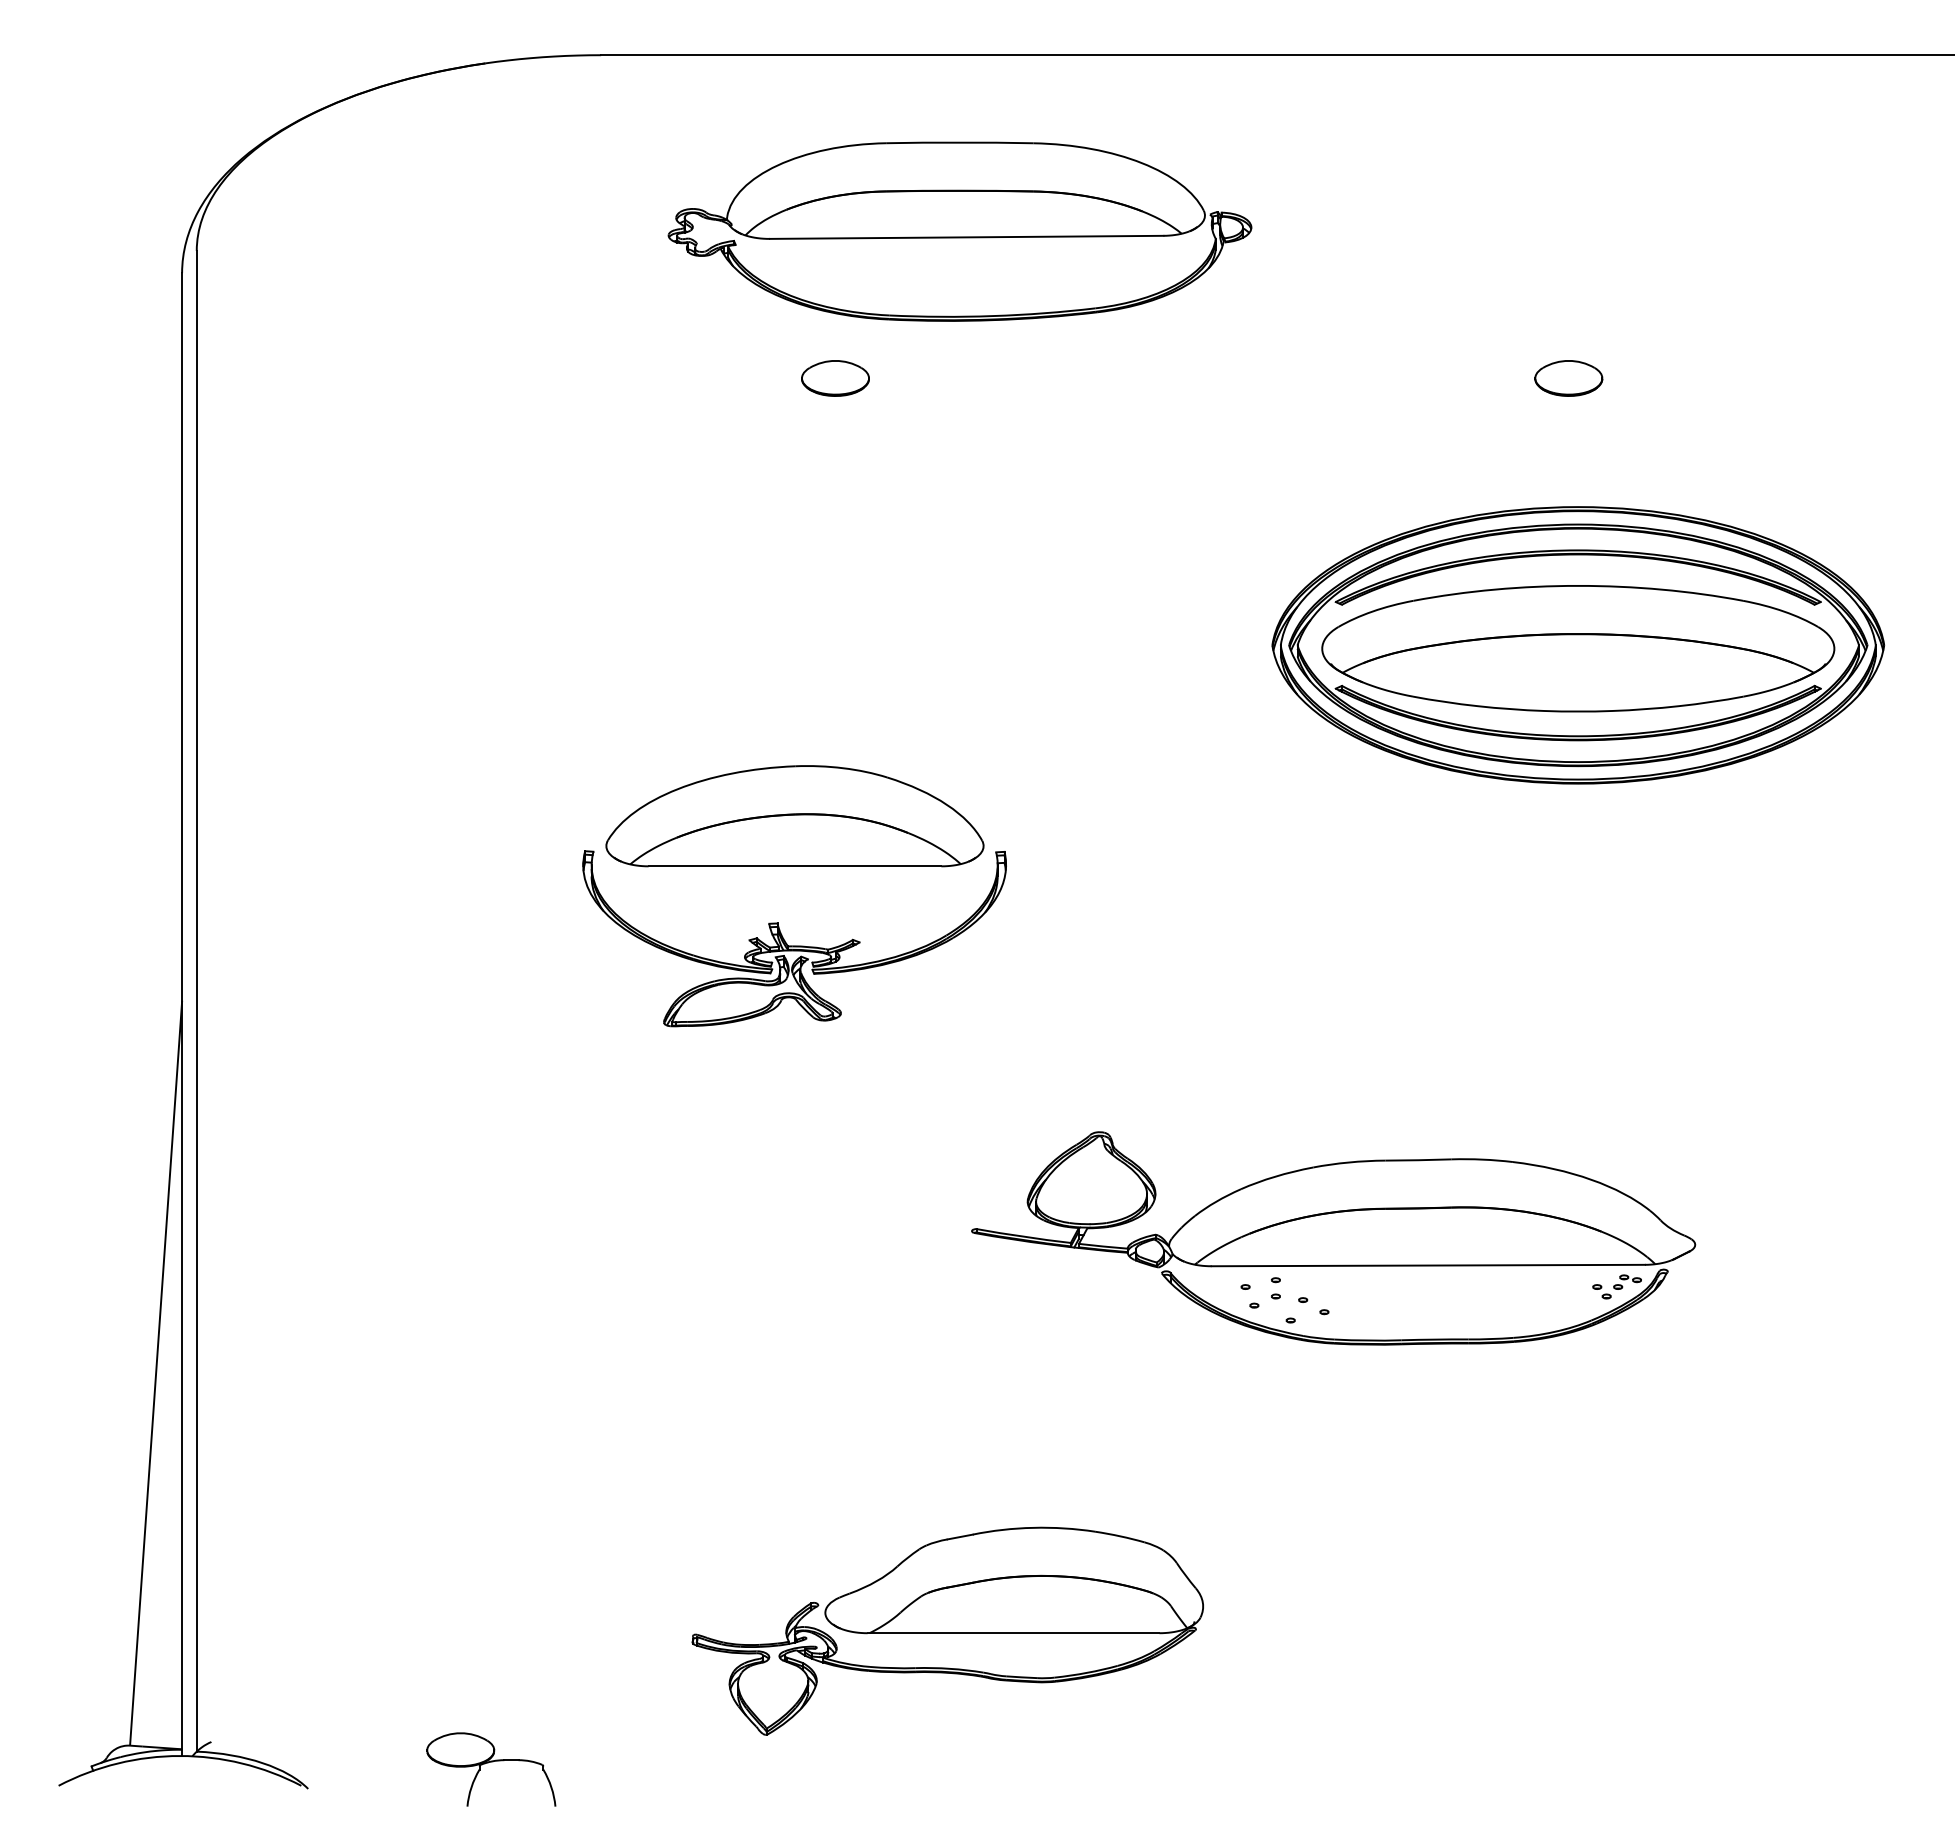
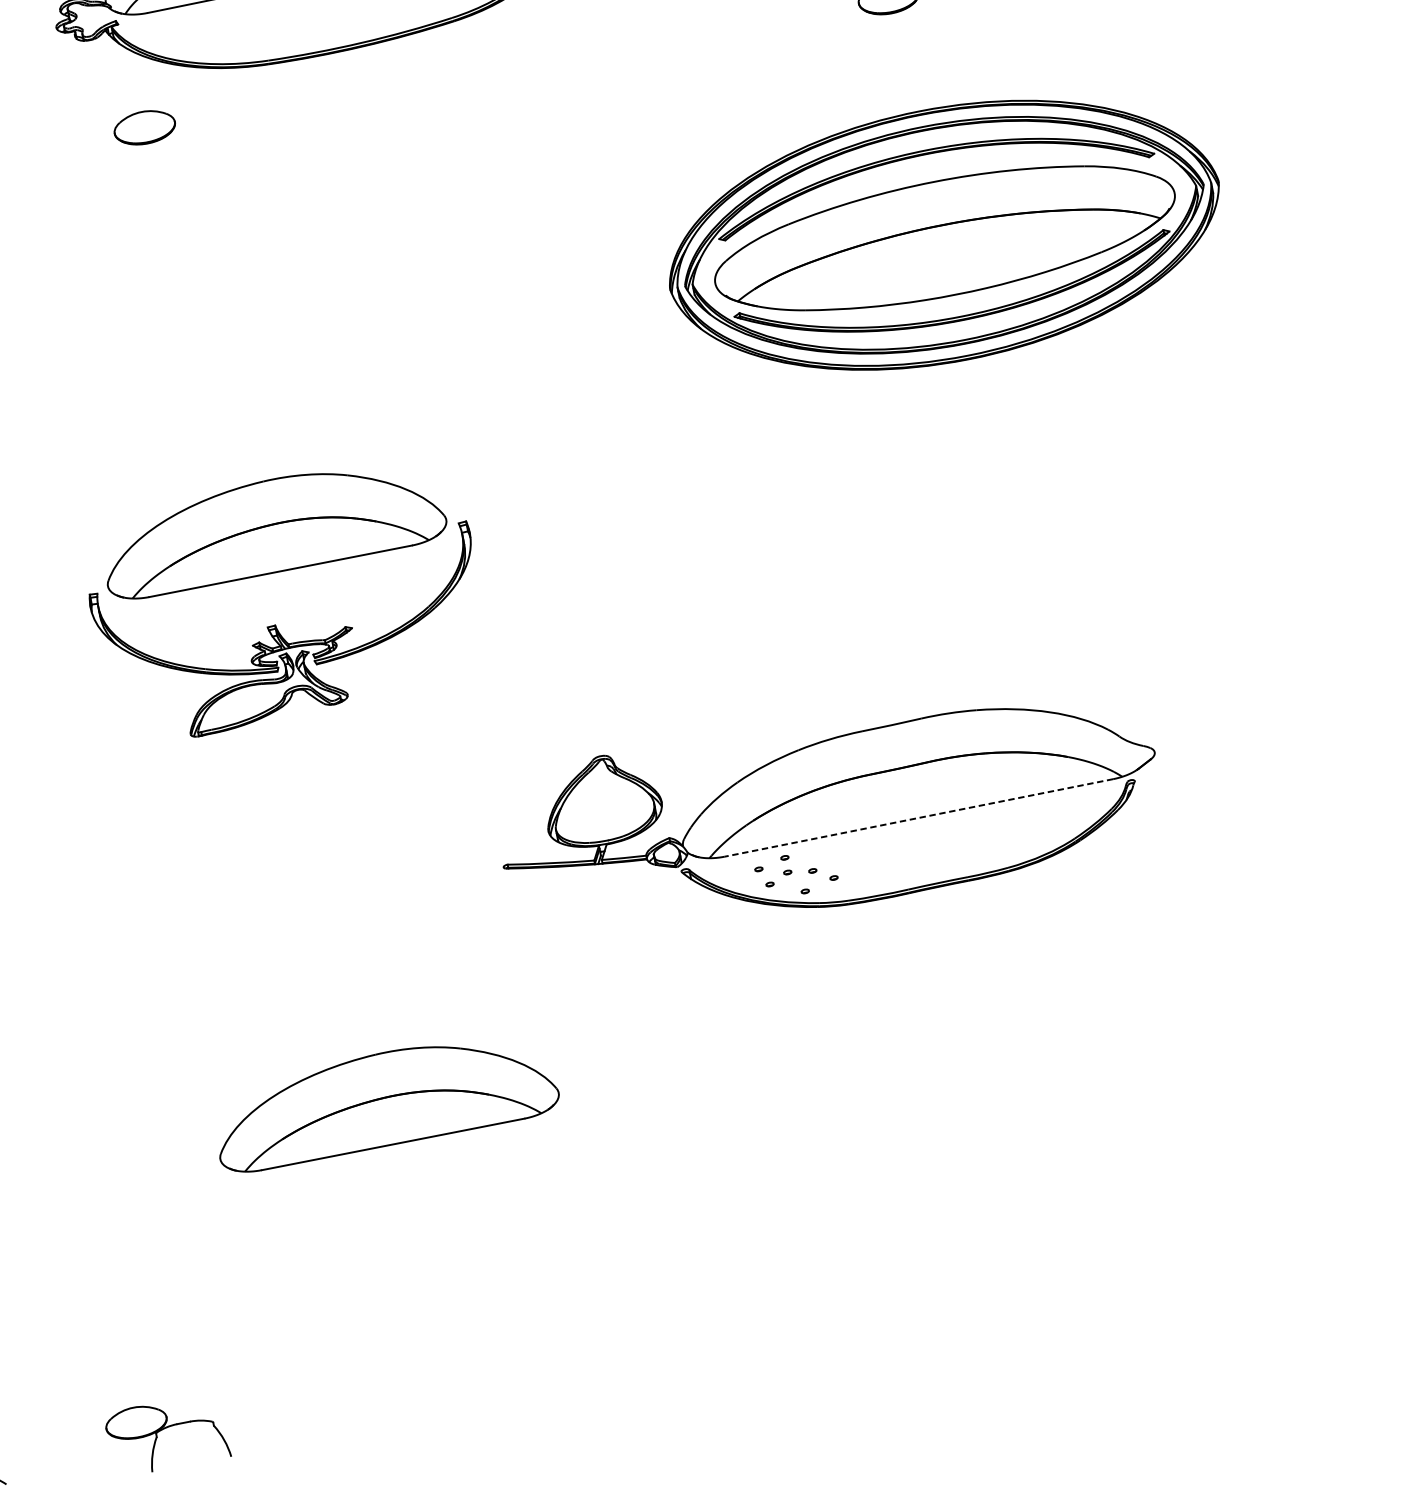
part: (835, 378) -> (144, 127), moved
line: (1428, 1265) -> (919, 817), solid -> dashed
part: (1616, 1286) -> (1091, 803), removed
part: (794, 1455) -> (383, 1099), added
part: (947, 1630) -> (551, 1229), removed

